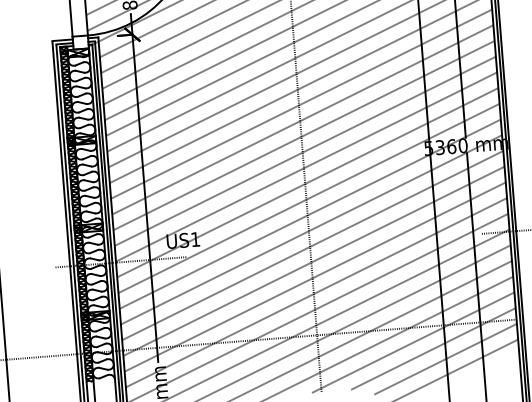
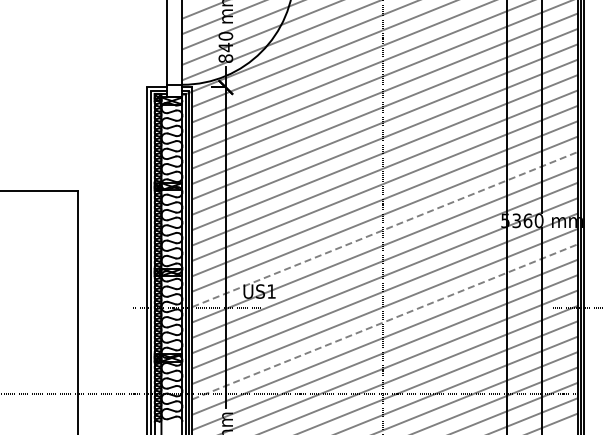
line: (306, 166) -> (385, 229), solid -> dashed
line: (314, 260) -> (385, 321), solid -> dashed

